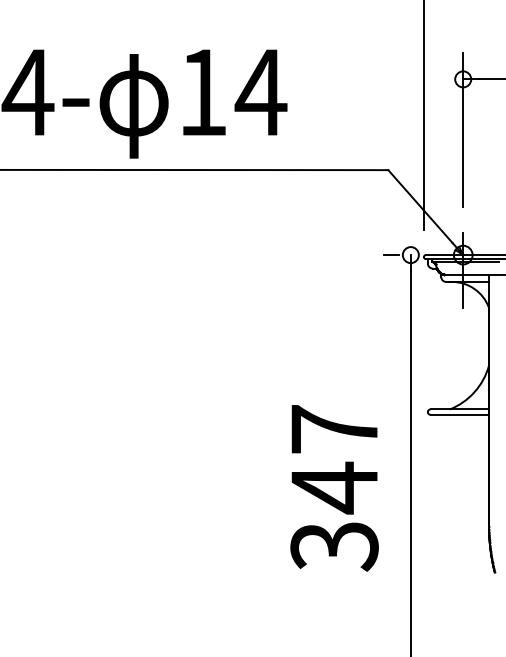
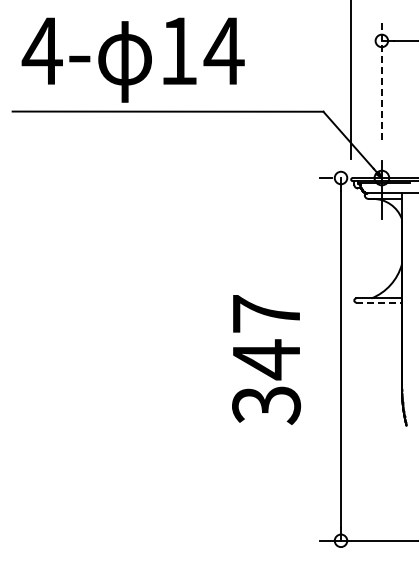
line: (462, 128) -> (381, 79), solid -> dashed
line: (460, 414) -> (379, 302), solid -> dashed
text: (334, 487) -> (266, 359), moved

